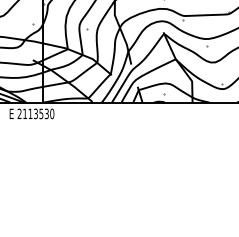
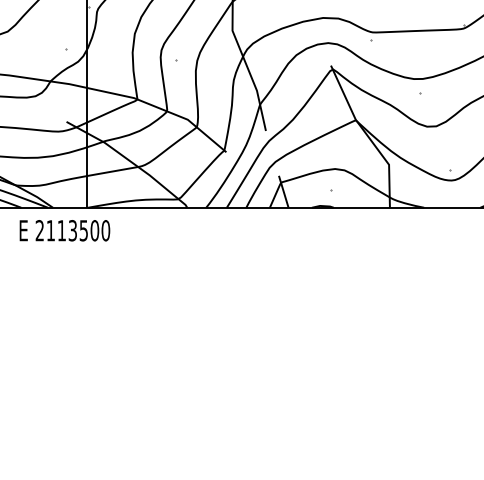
text: (46, 113) -> (94, 229), 2113530 -> 2113500

